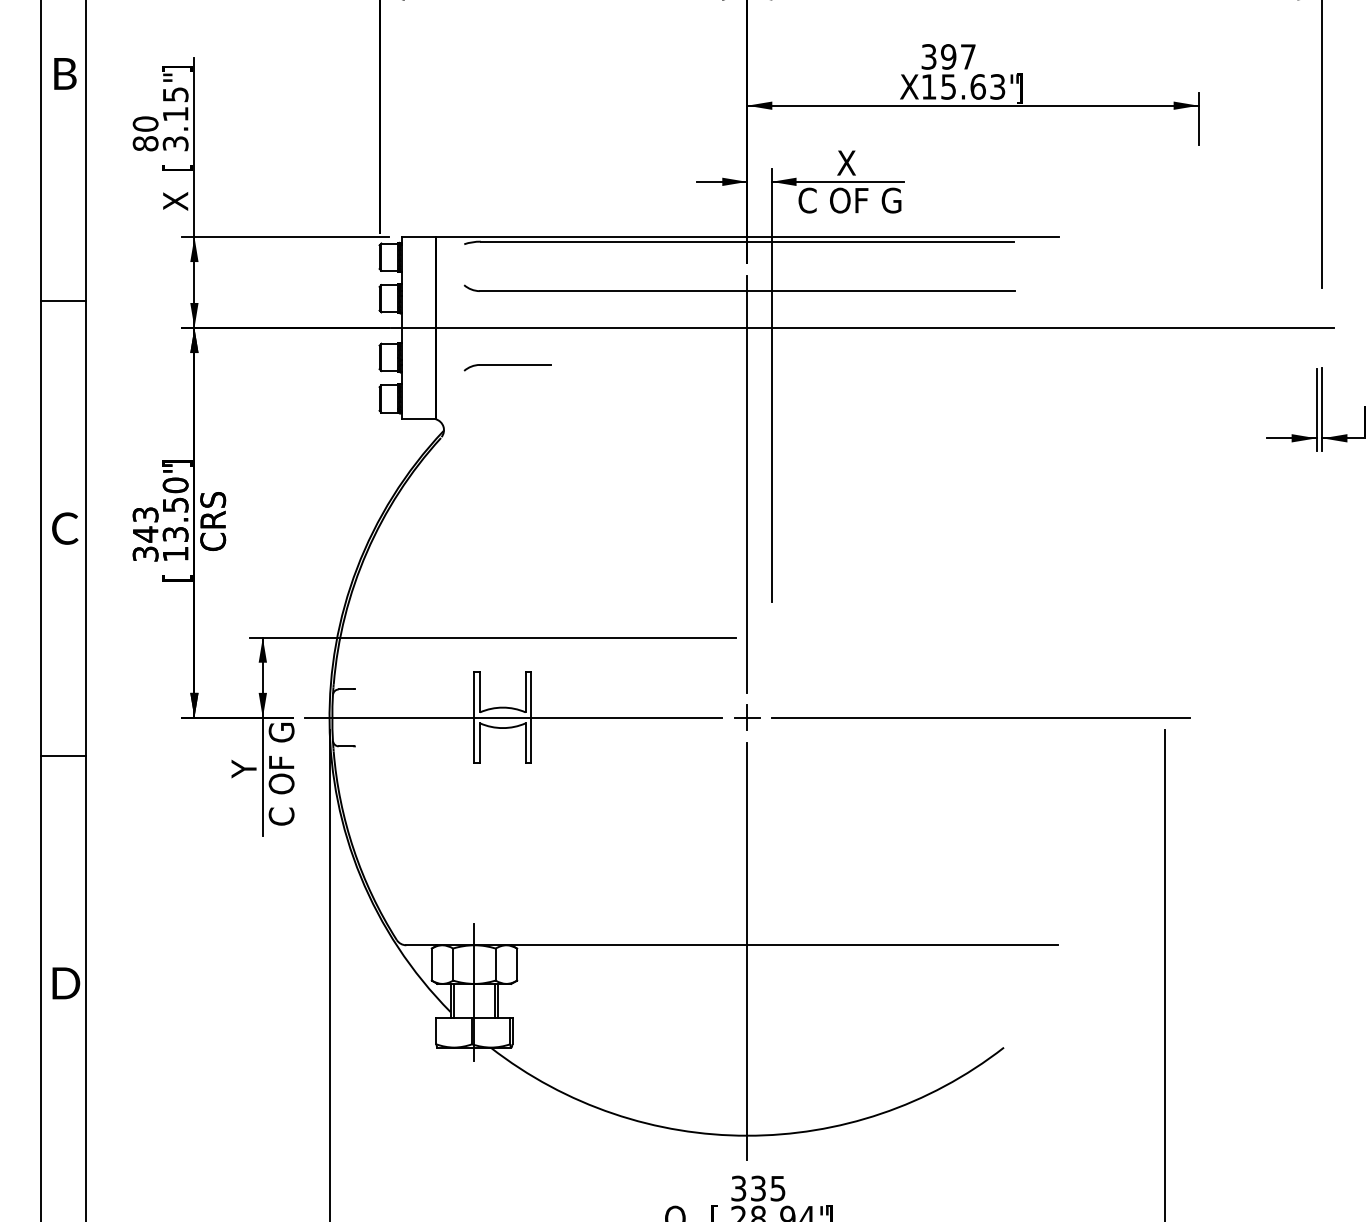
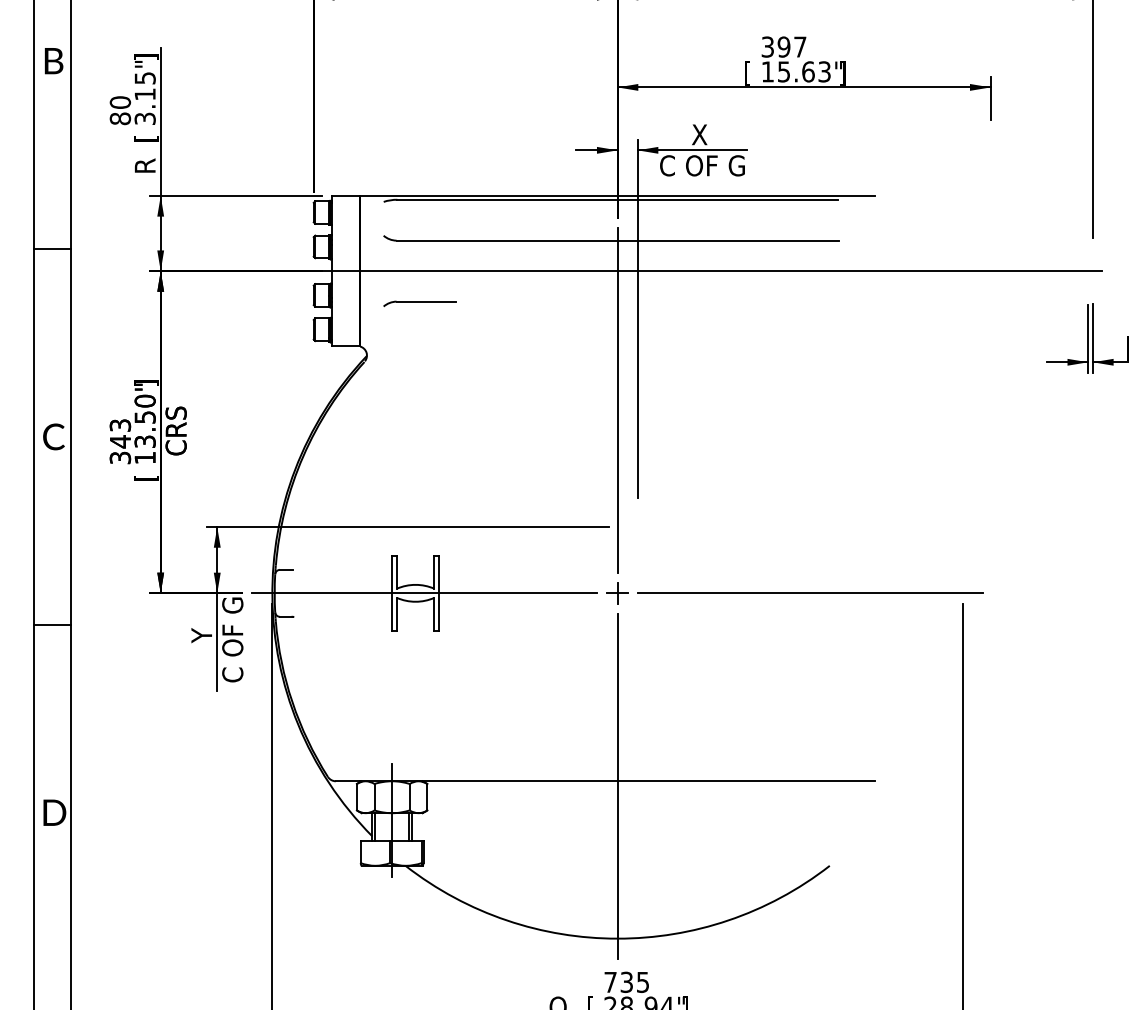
text: (909, 88) -> (751, 73), X -> [
text: (174, 201) -> (144, 166), X -> R
text: (738, 1188) -> (610, 982), 335 -> 735

